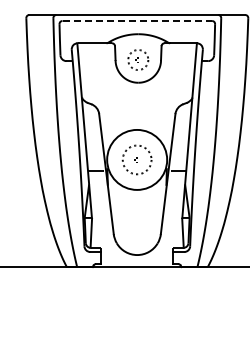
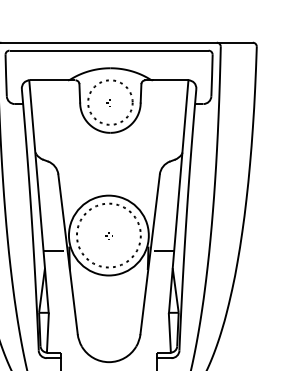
line: (137, 21) -> (109, 51), dashed -> solid
circle: (138, 59) -> (110, 101), size x1.67
circle: (137, 159) -> (109, 234), size x1.67

